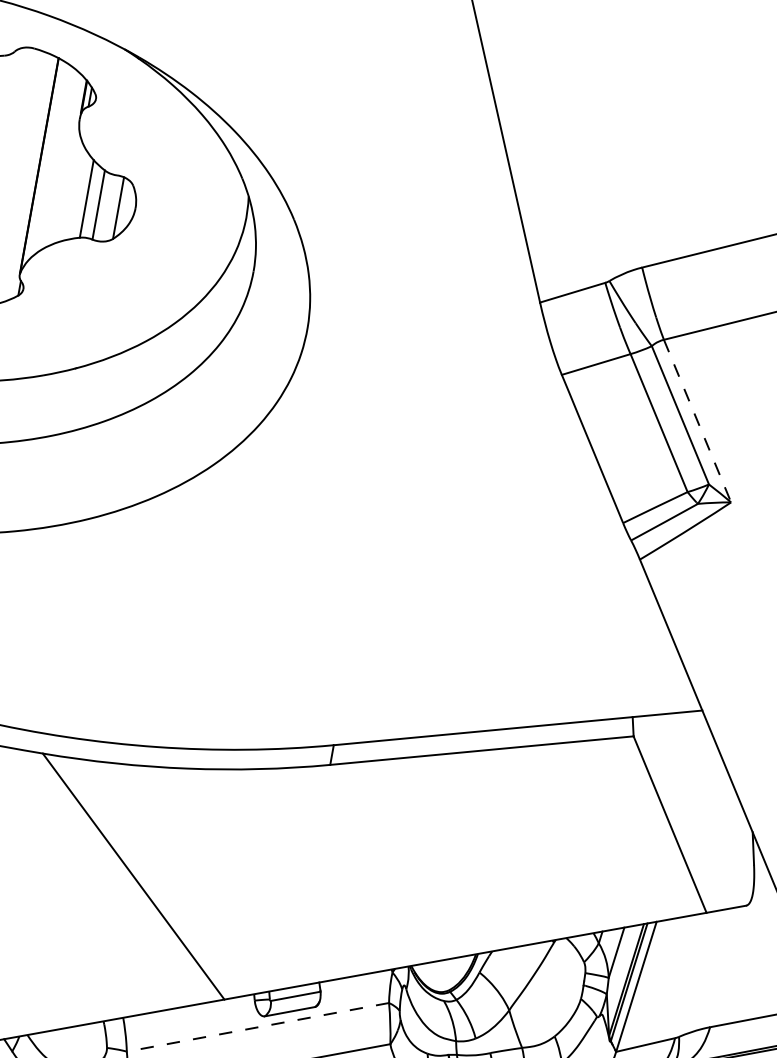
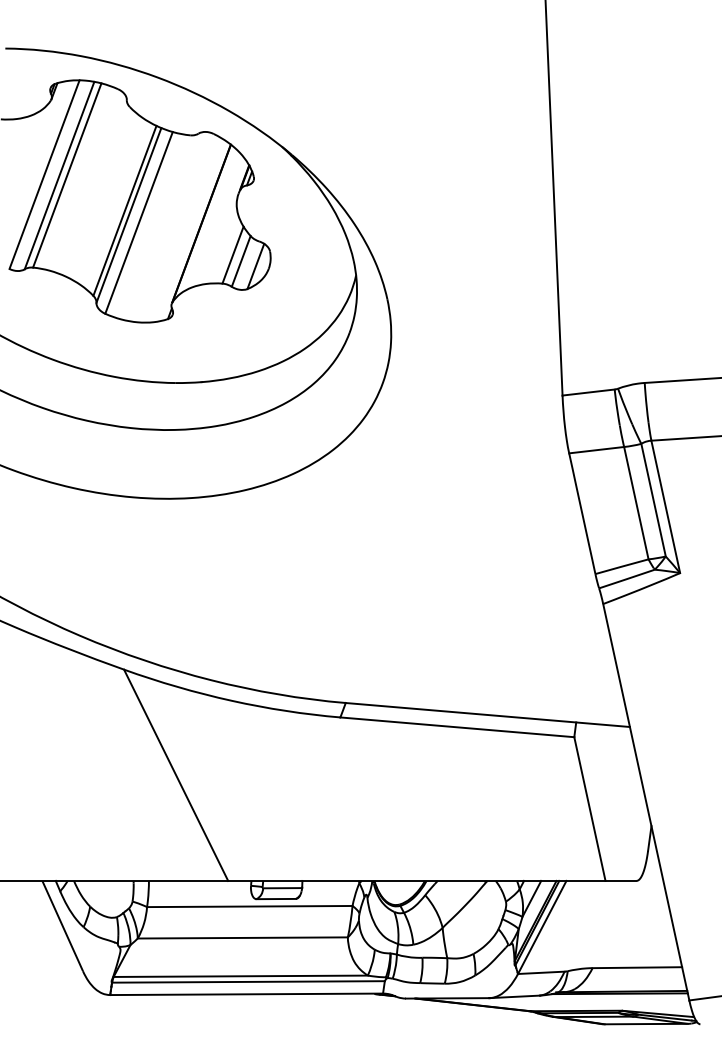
line: (697, 420) -> (665, 506), dashed -> solid
line: (257, 1027) -> (249, 906), dashed -> solid

